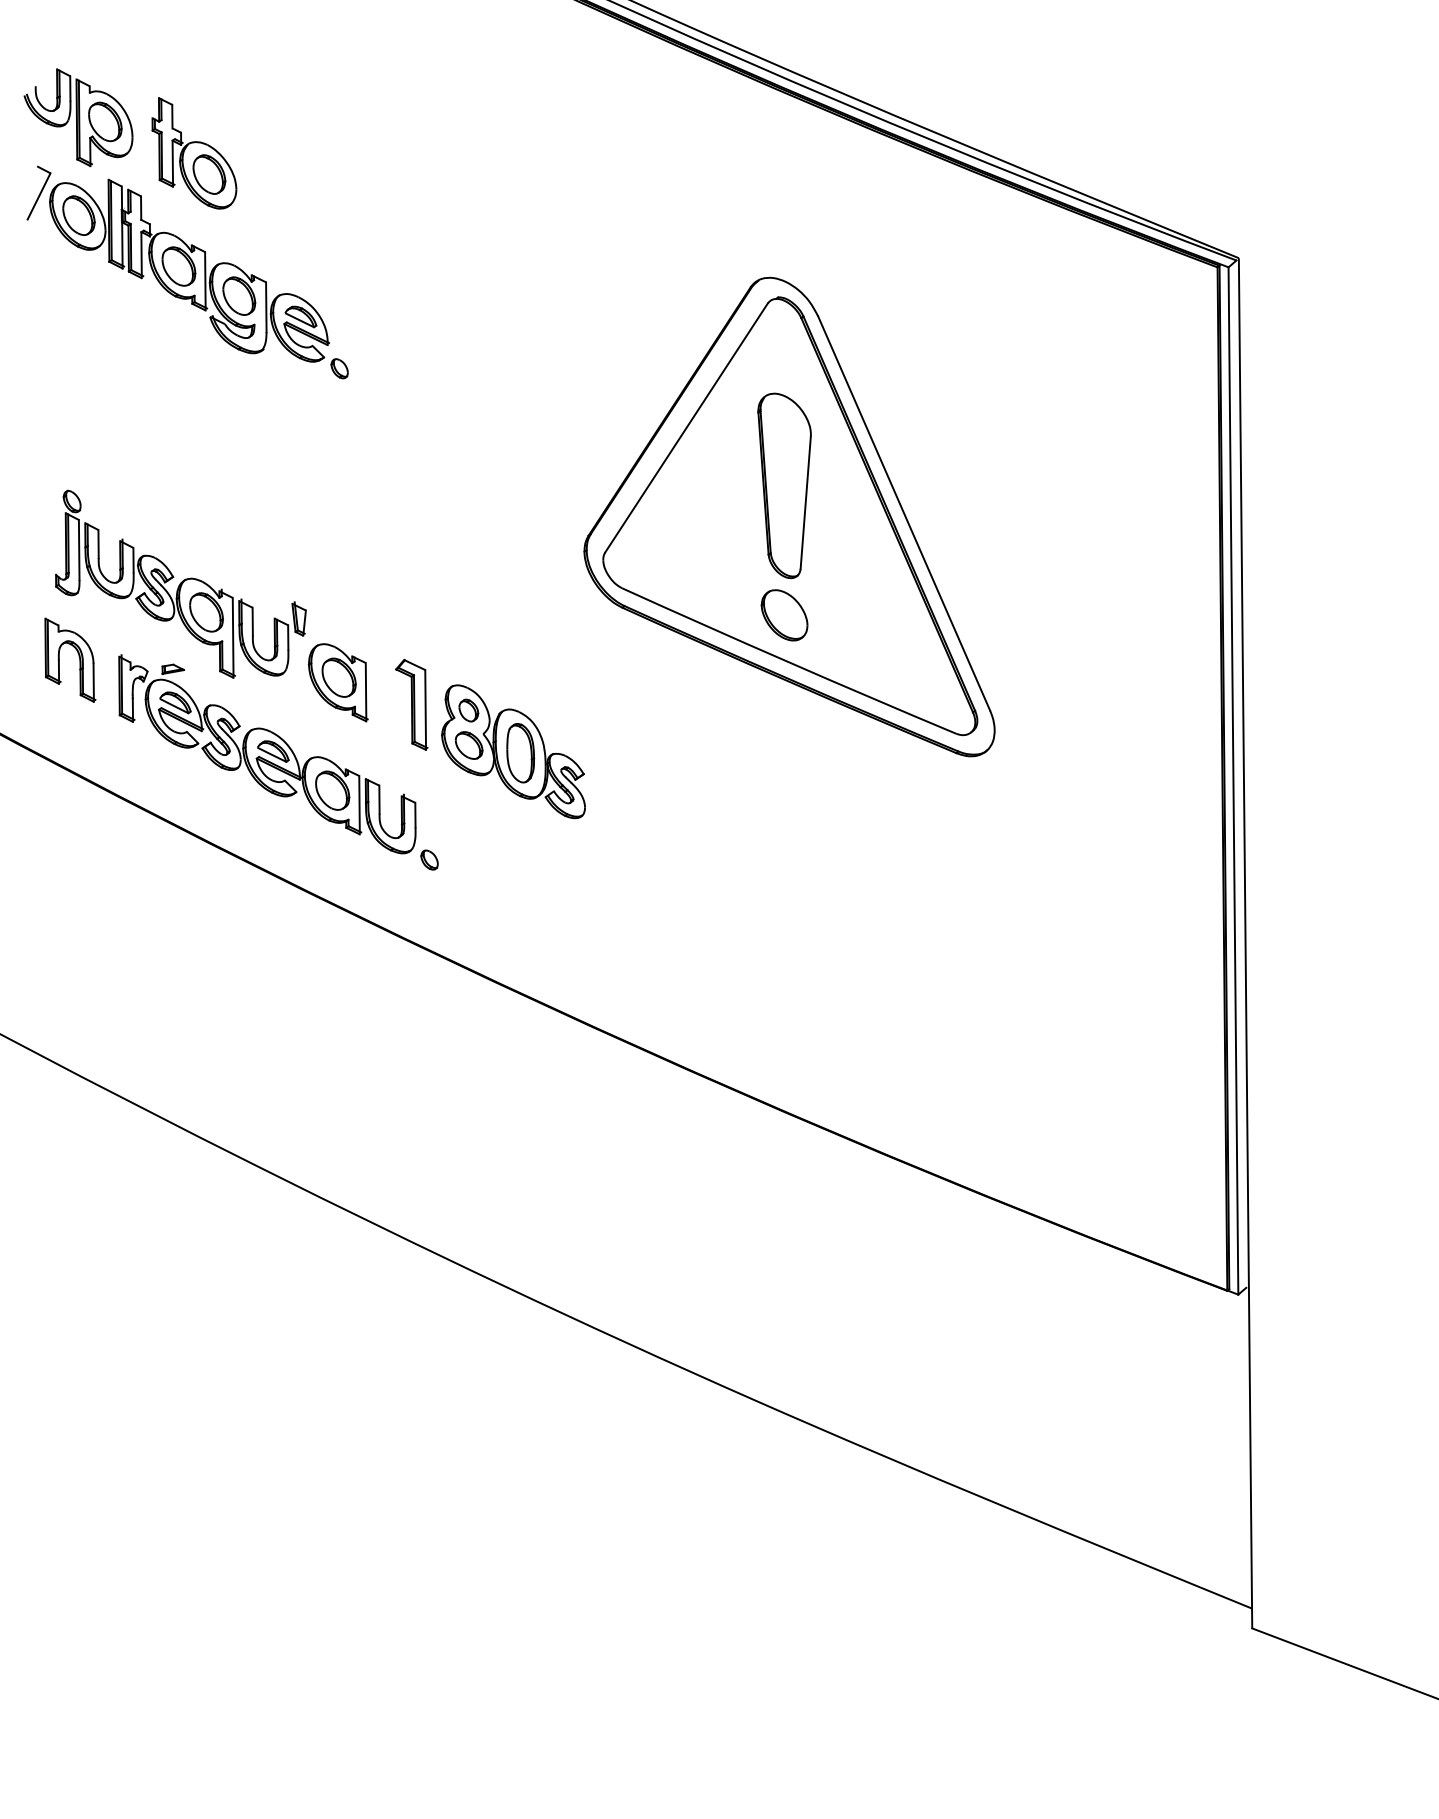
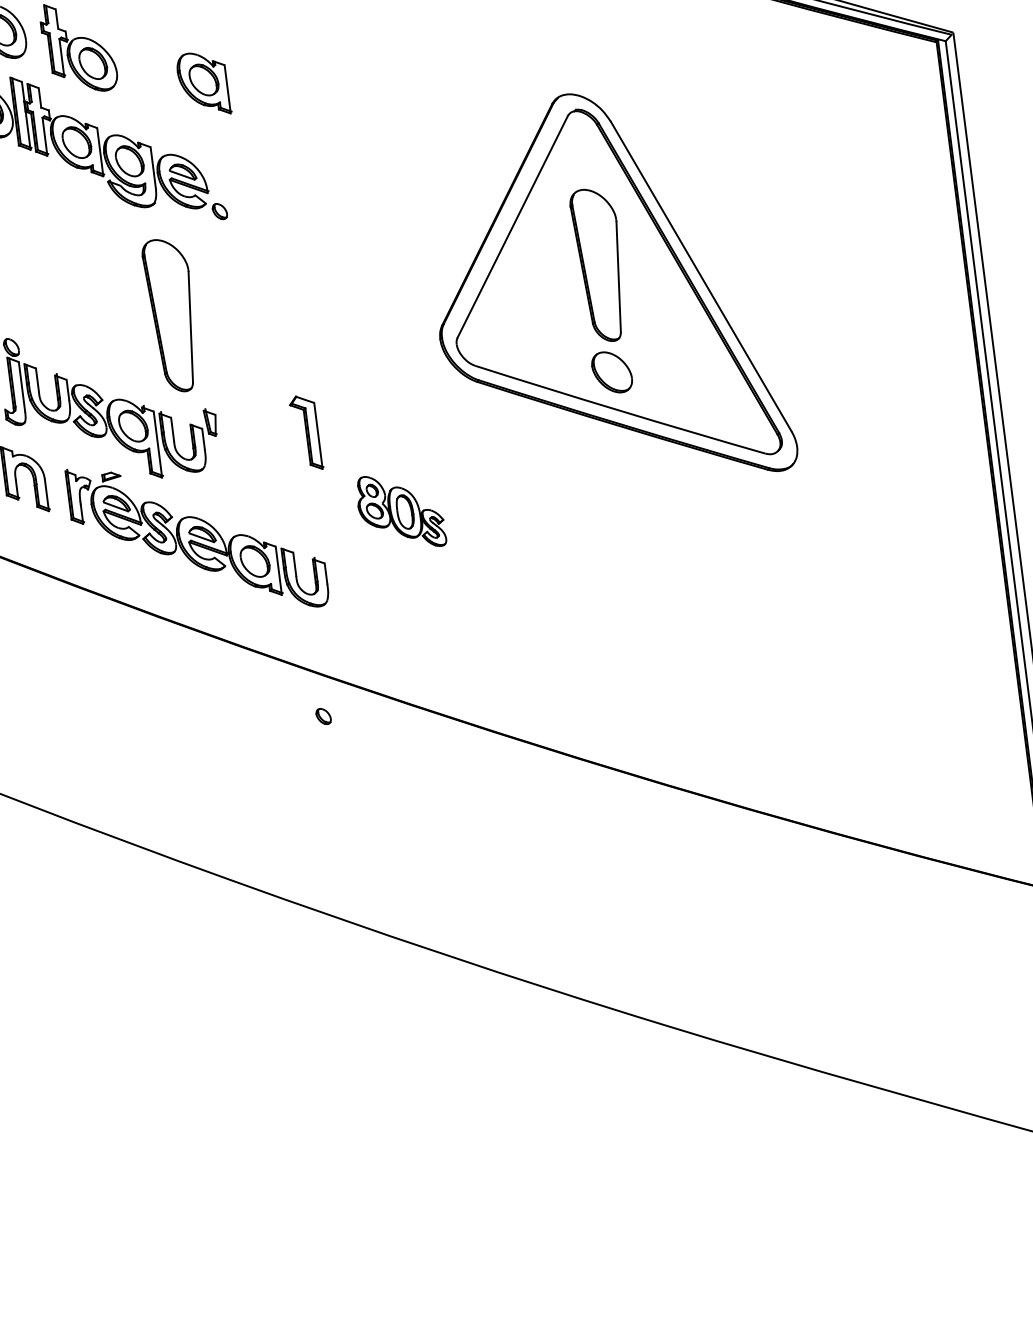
part: (267, 485) -> (171, 315), added
part: (338, 682) -> (203, 84), moved
part: (411, 704) -> (306, 432), moved
part: (513, 751) -> (401, 511), size x0.7
part: (429, 859) -> (323, 716), moved

